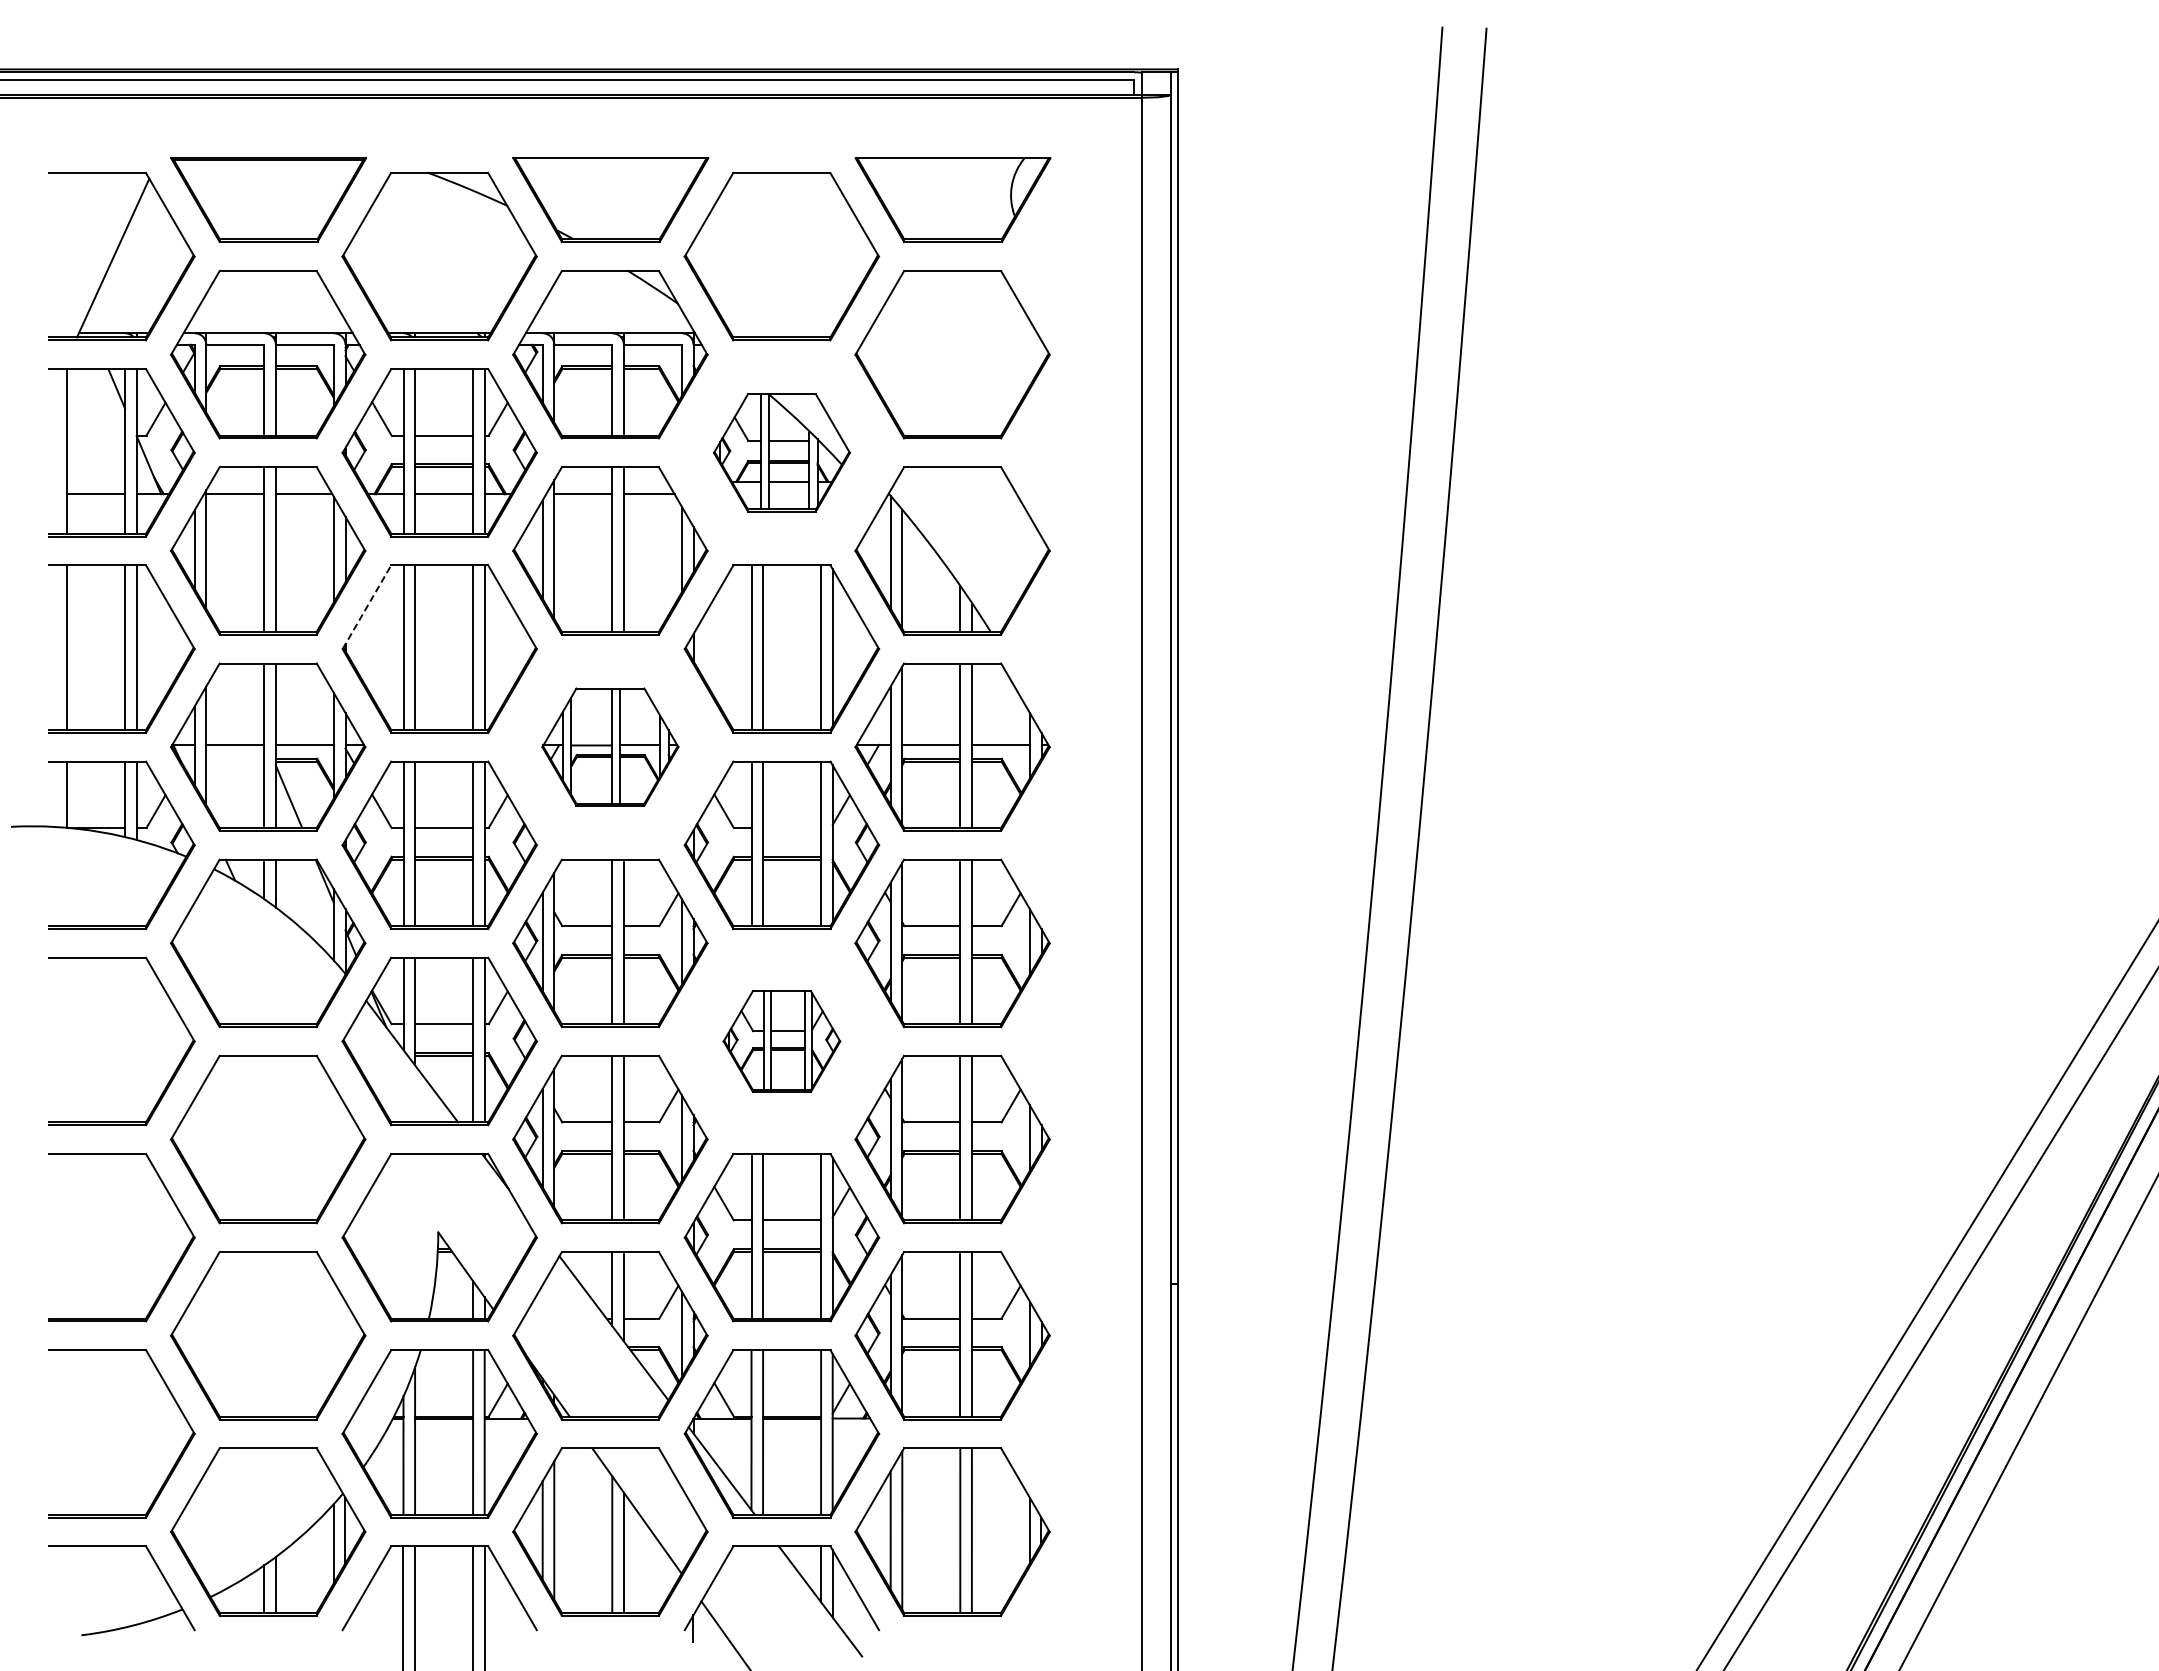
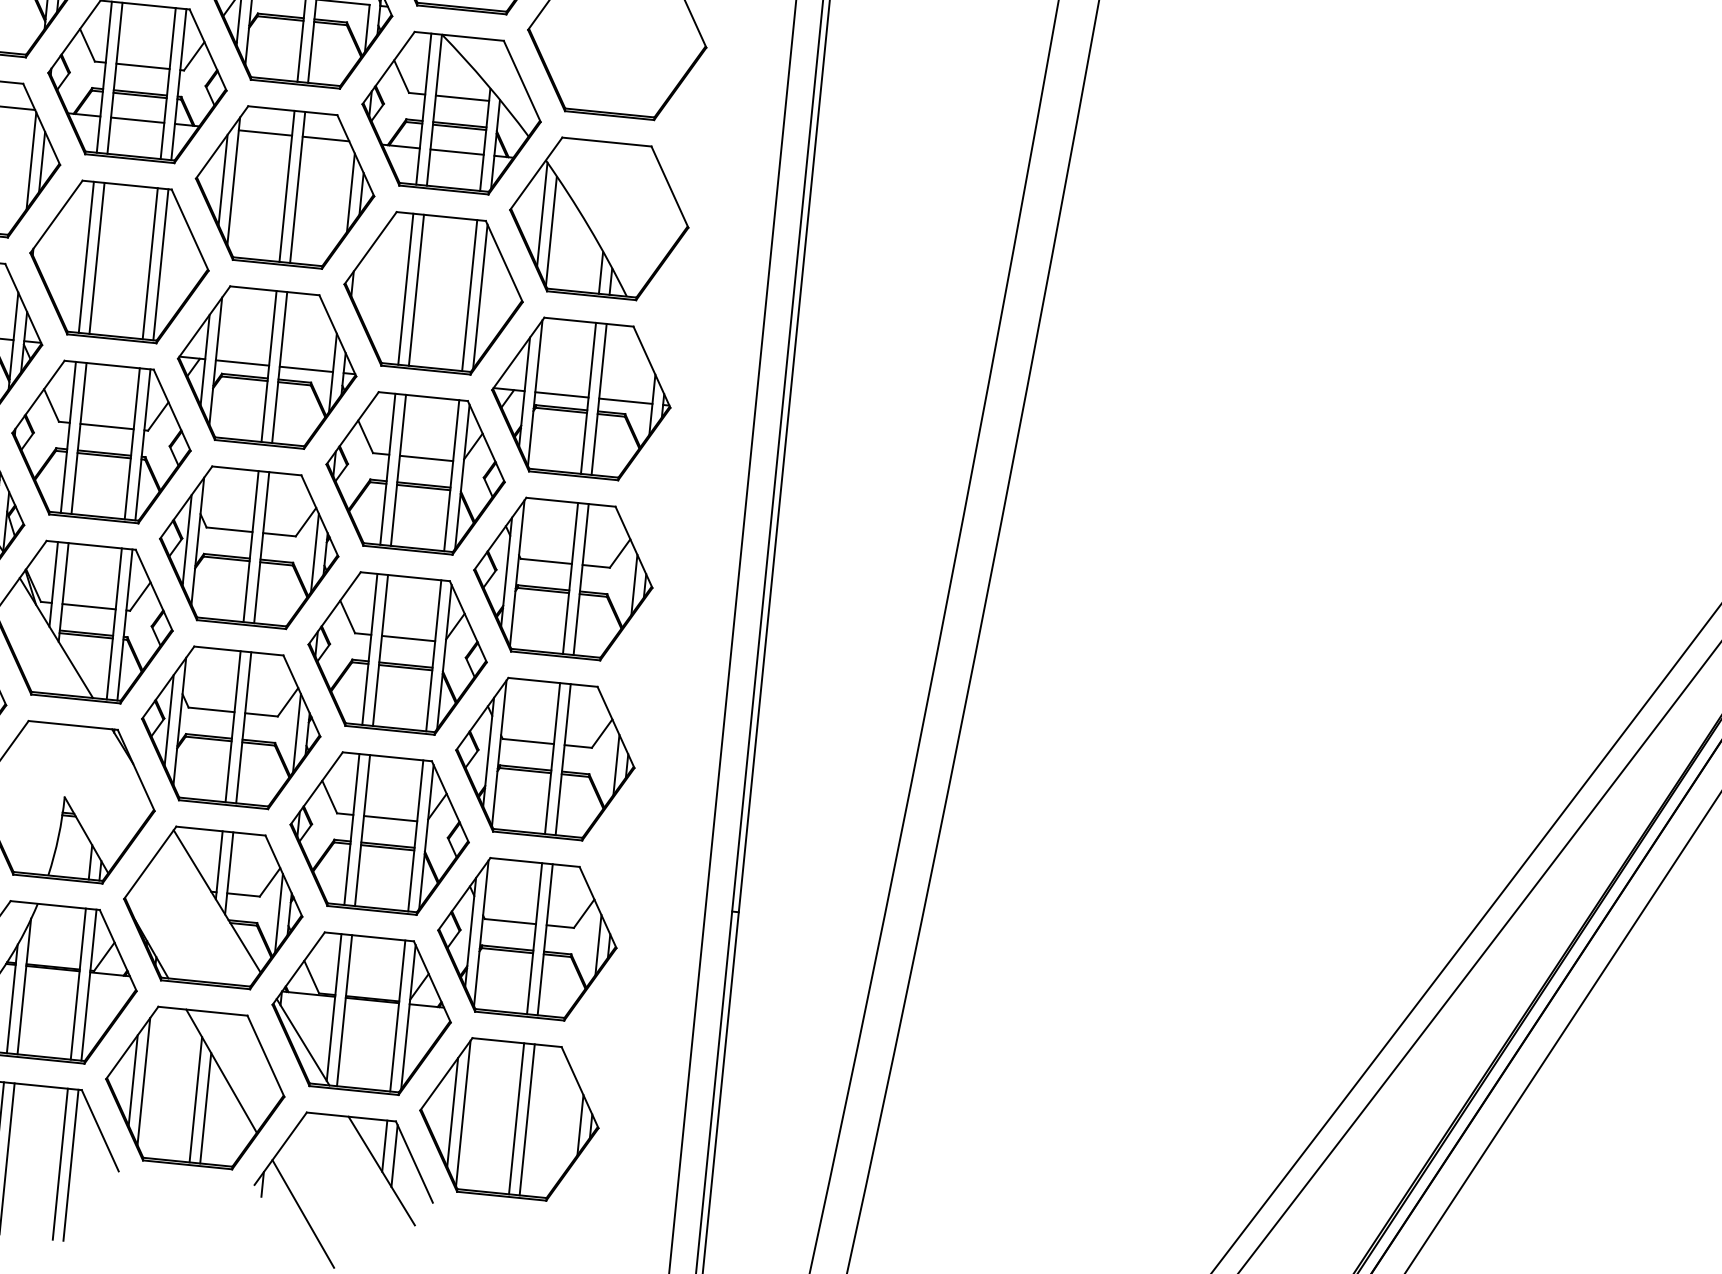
part: (781, 452) -> (451, 112), size x1.43
line: (367, 606) -> (57, 216), dashed -> solid
part: (610, 746) -> (267, 367), size x1.43
line: (792, 828) -> (426, 458), added
part: (781, 1041) -> (397, 653), size x1.67

